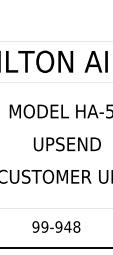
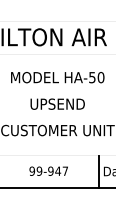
text: (76, 226) -> (65, 170), 99-948 -> 99-947

